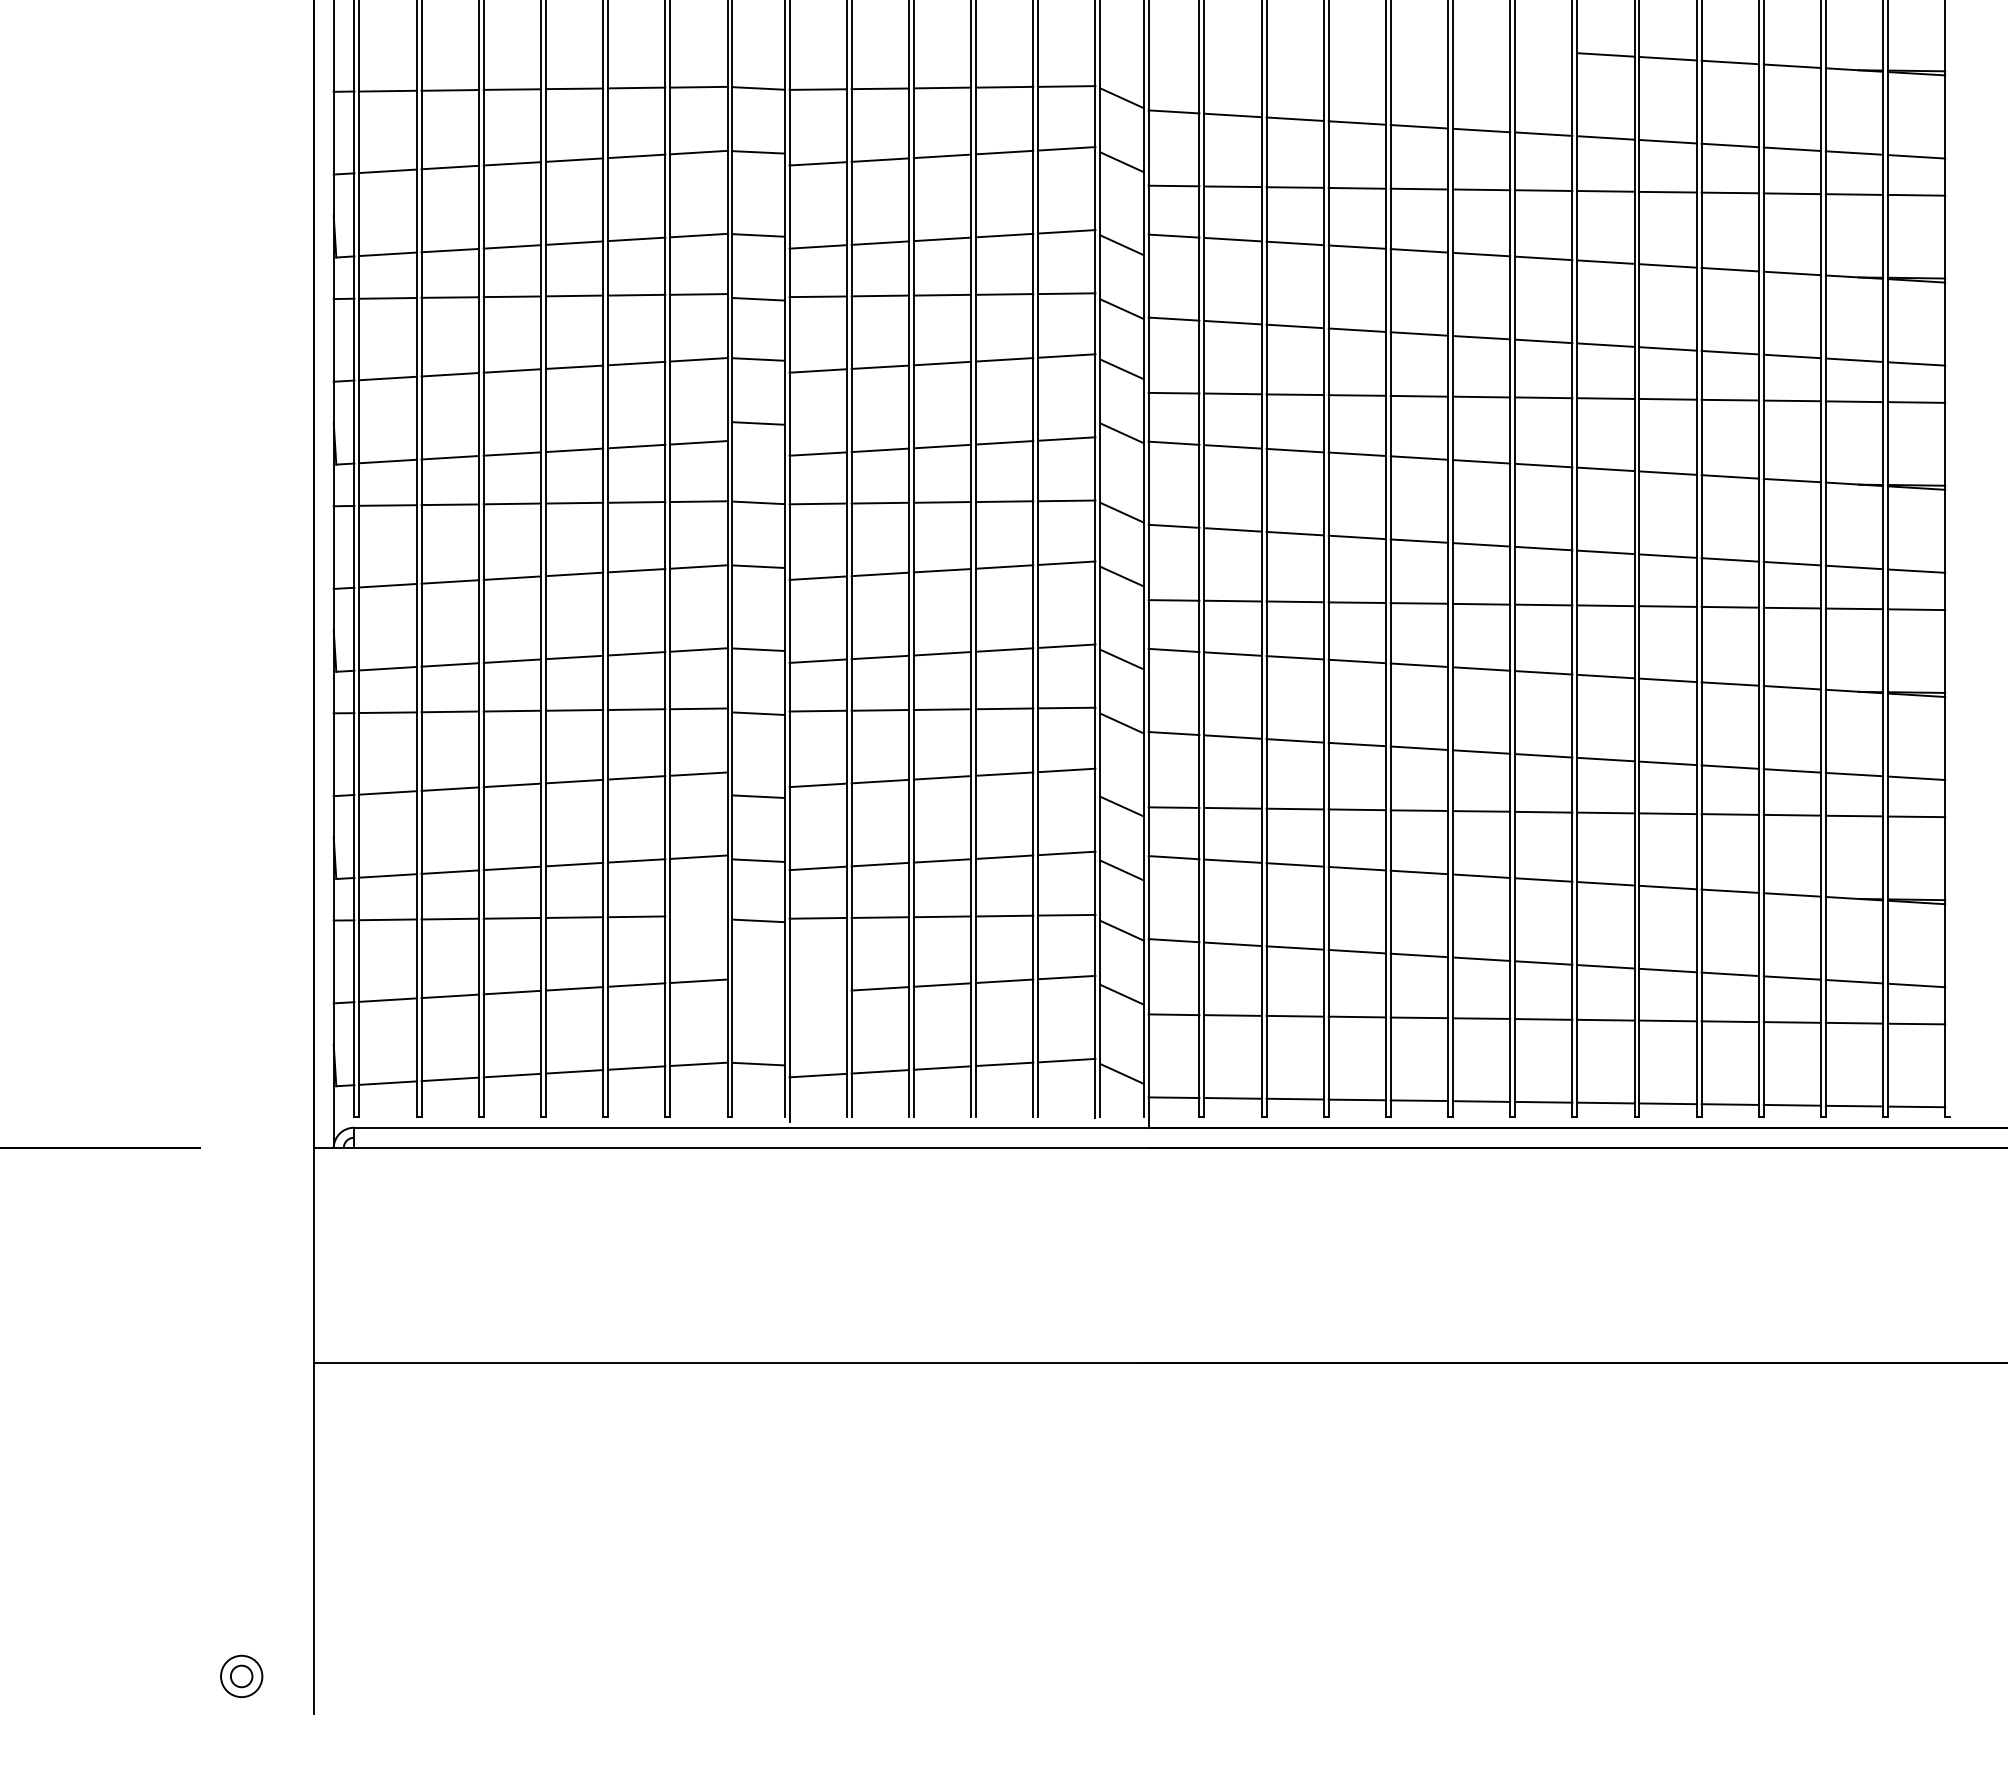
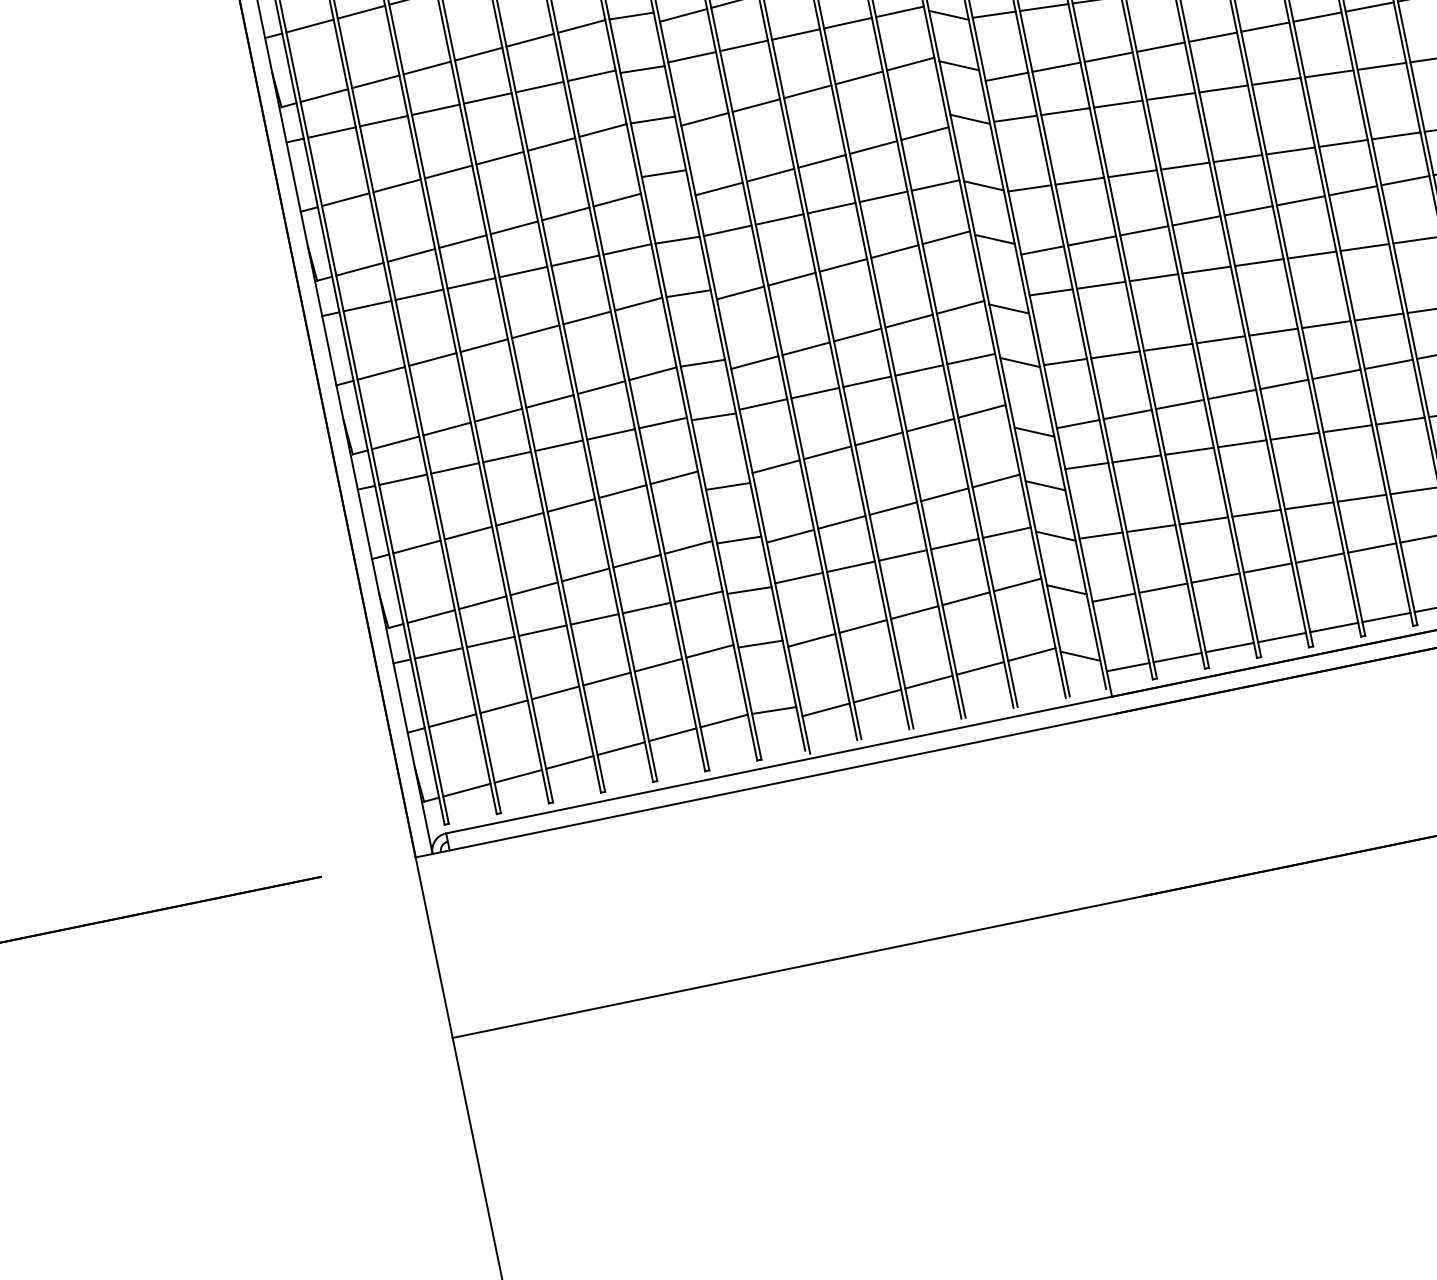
line: (698, 915) -> (698, 596), added
line: (758, 984) -> (760, 643), added
line: (817, 992) -> (811, 640), added

